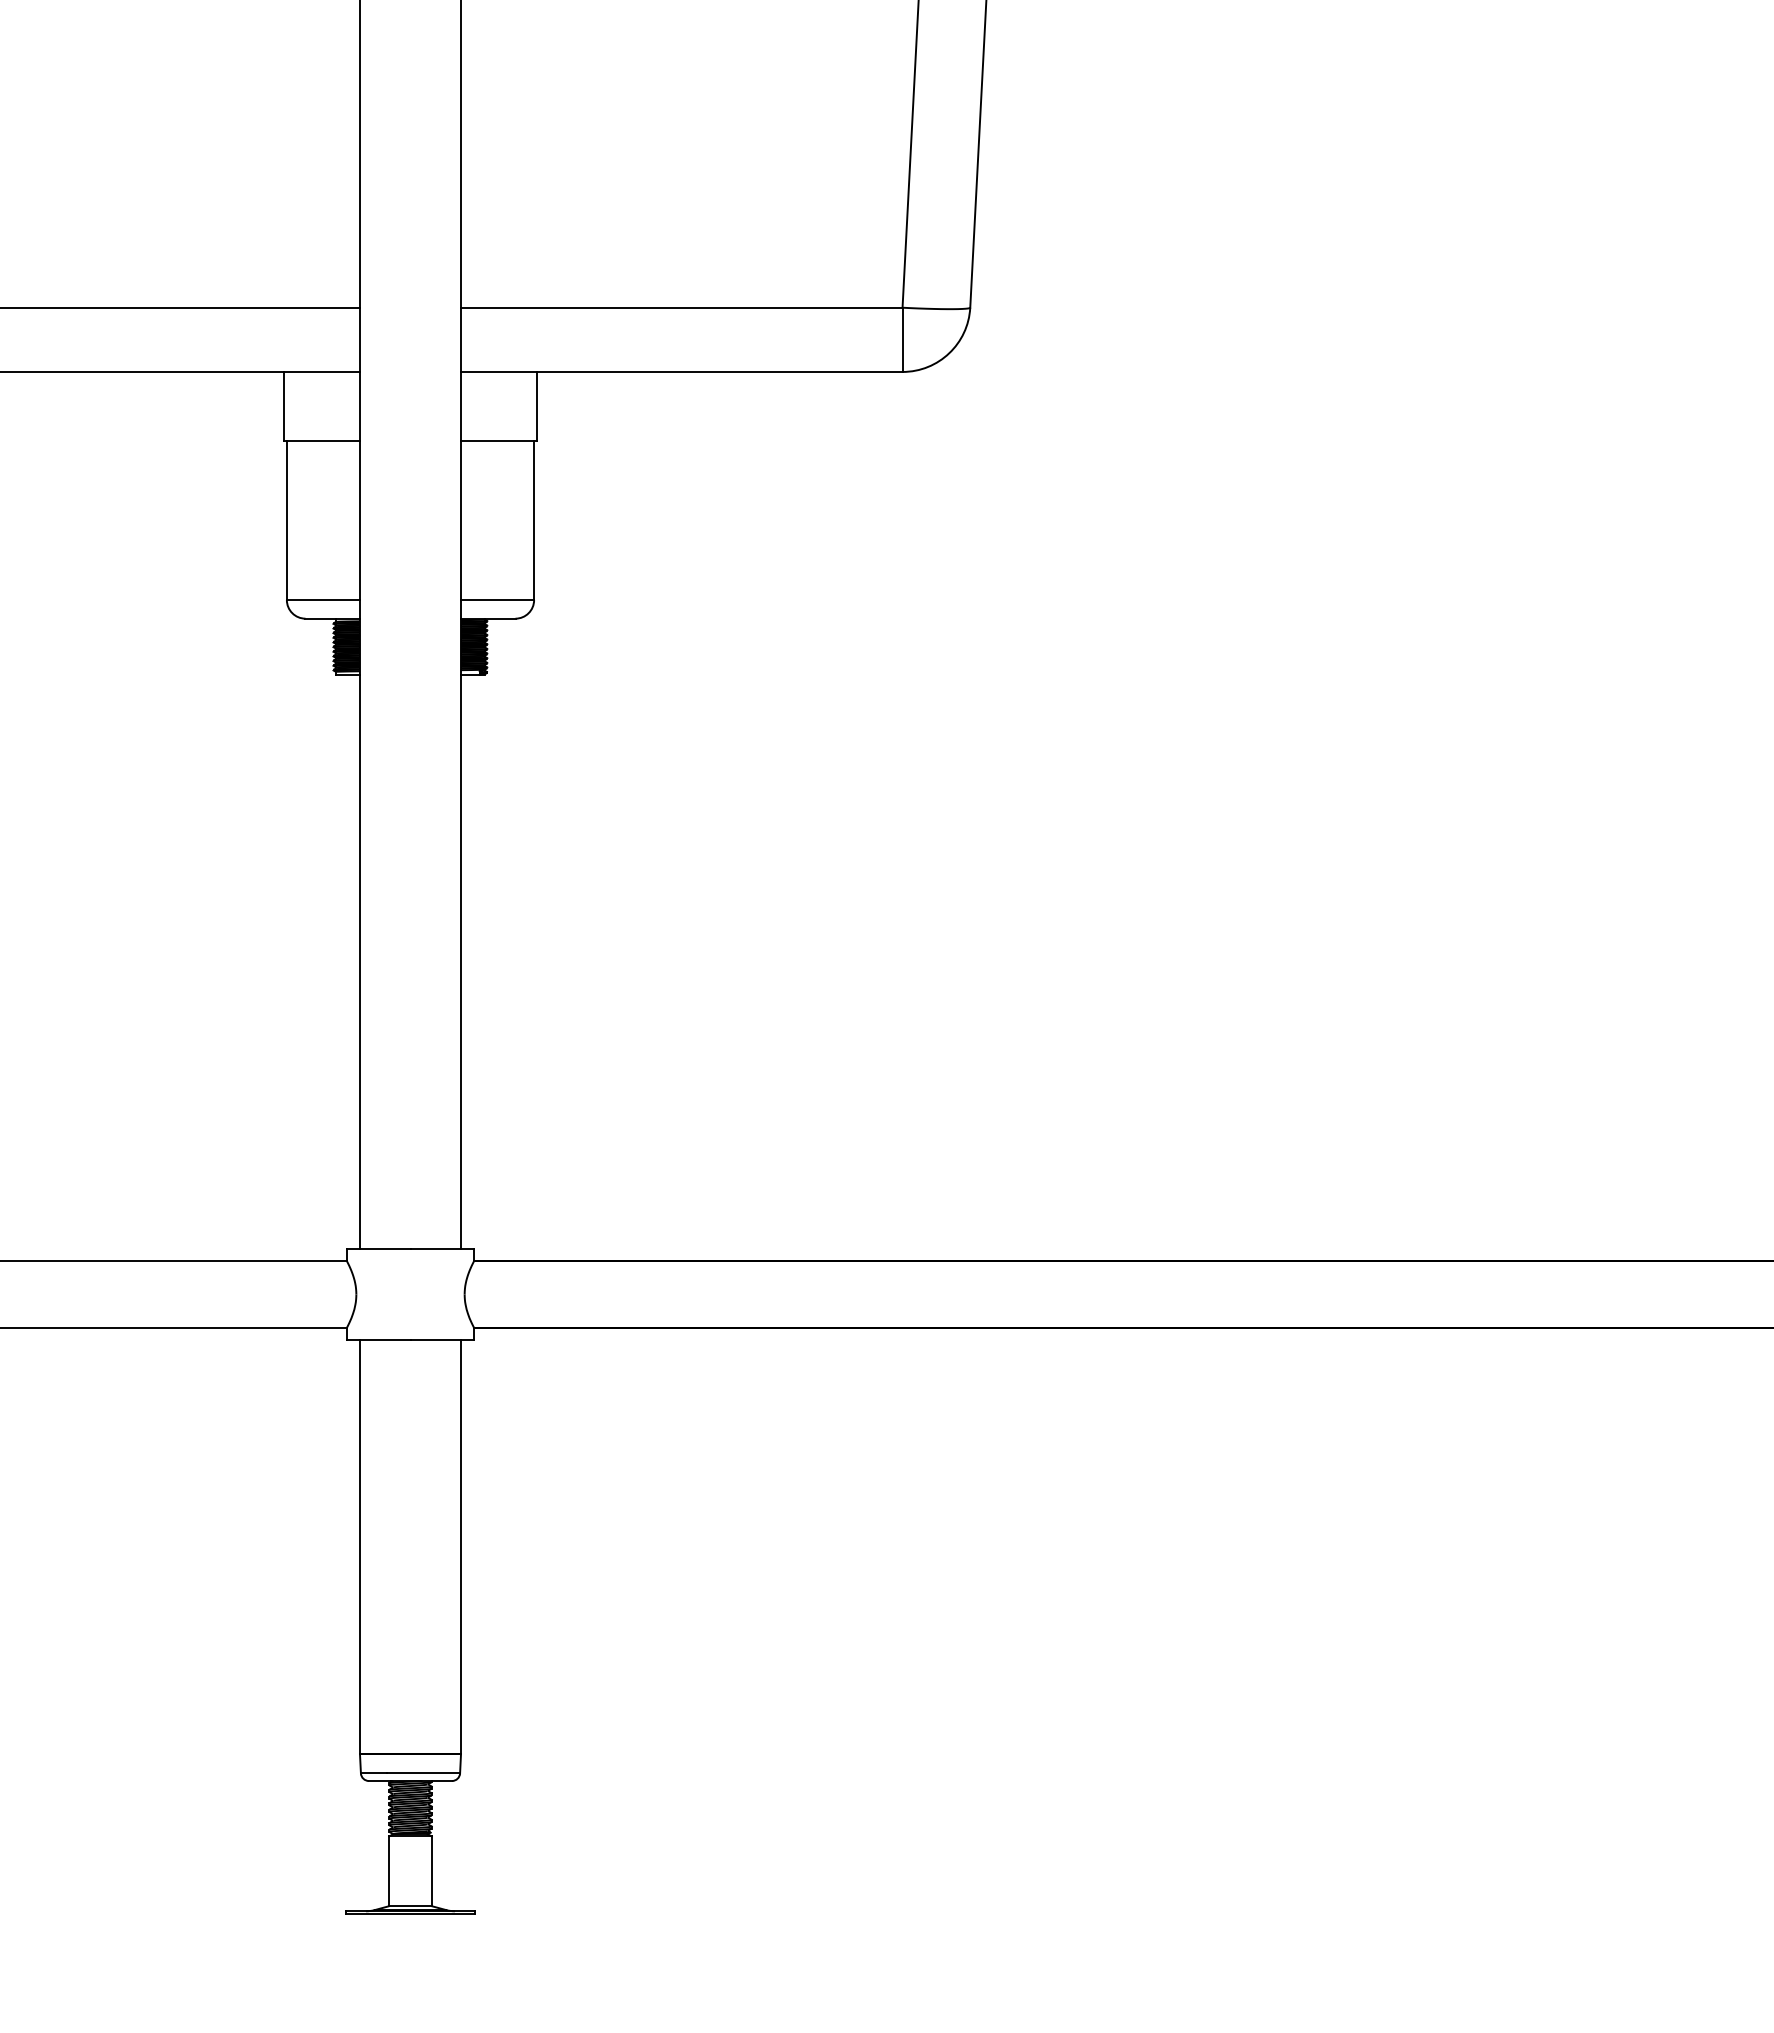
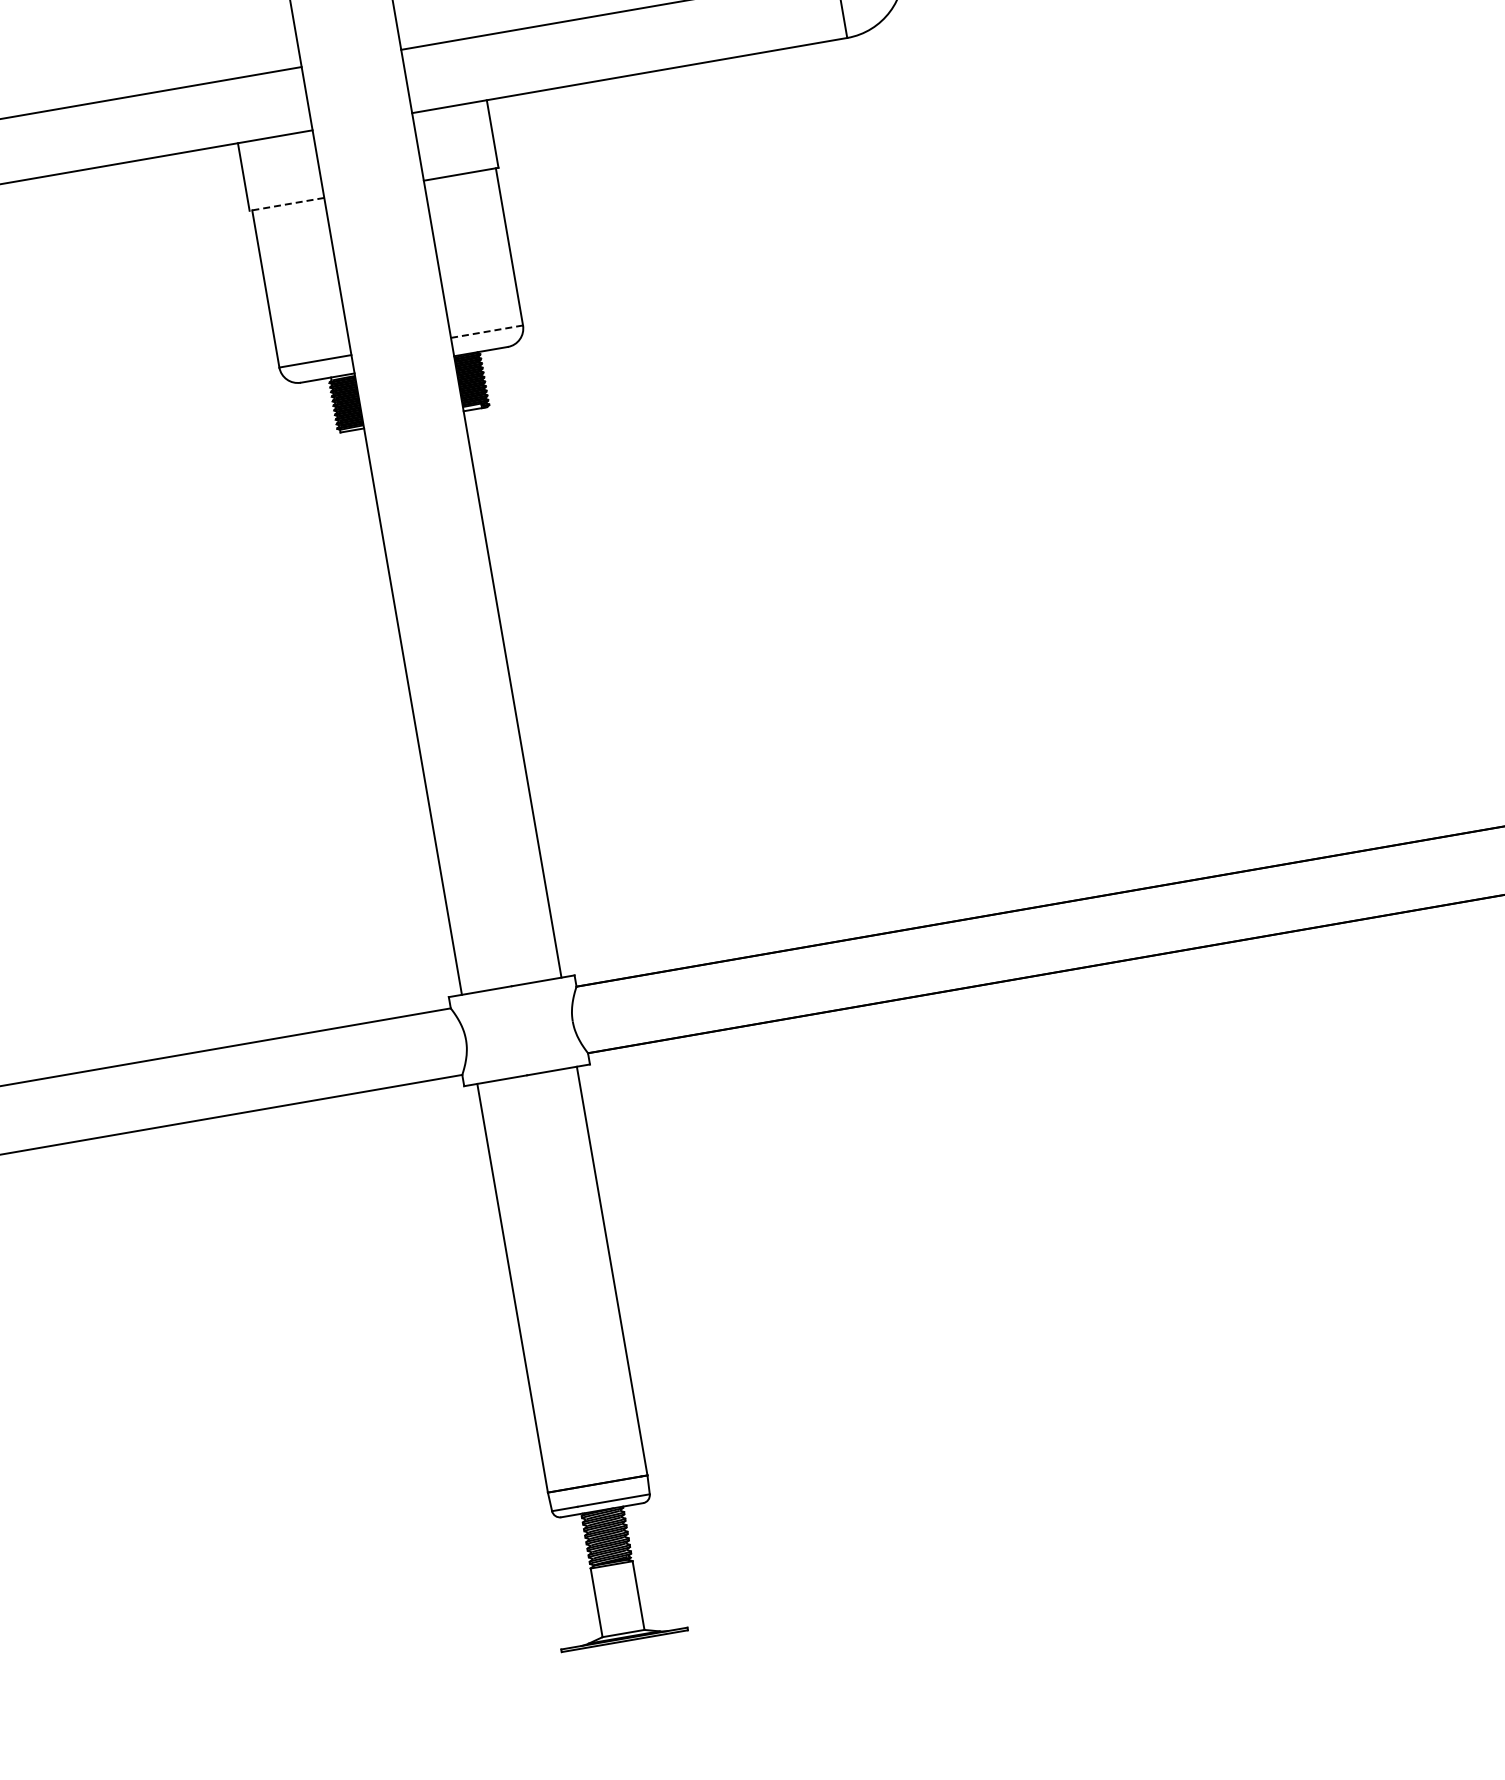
line: (322, 440) -> (287, 204), solid -> dashed
line: (497, 600) -> (487, 332), solid -> dashed

